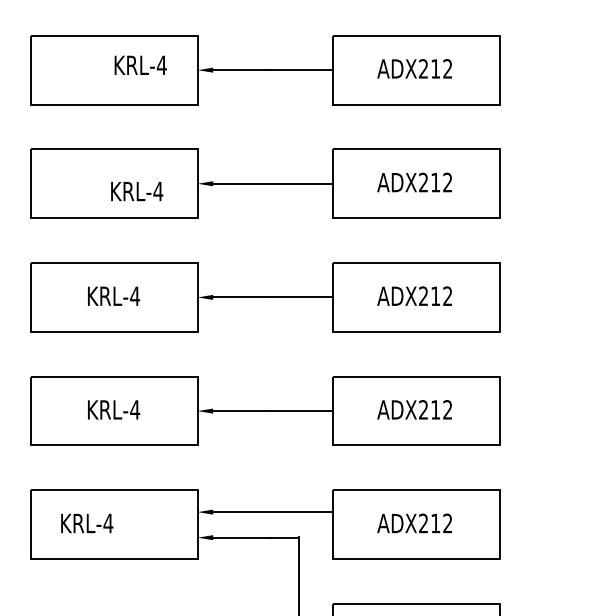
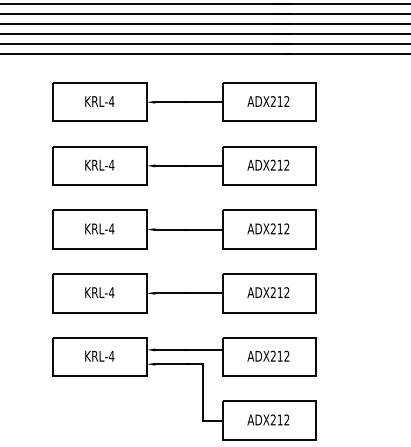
text: (140, 65) -> (99, 101), moved
text: (136, 190) -> (99, 164), moved
text: (86, 523) -> (99, 356), moved

